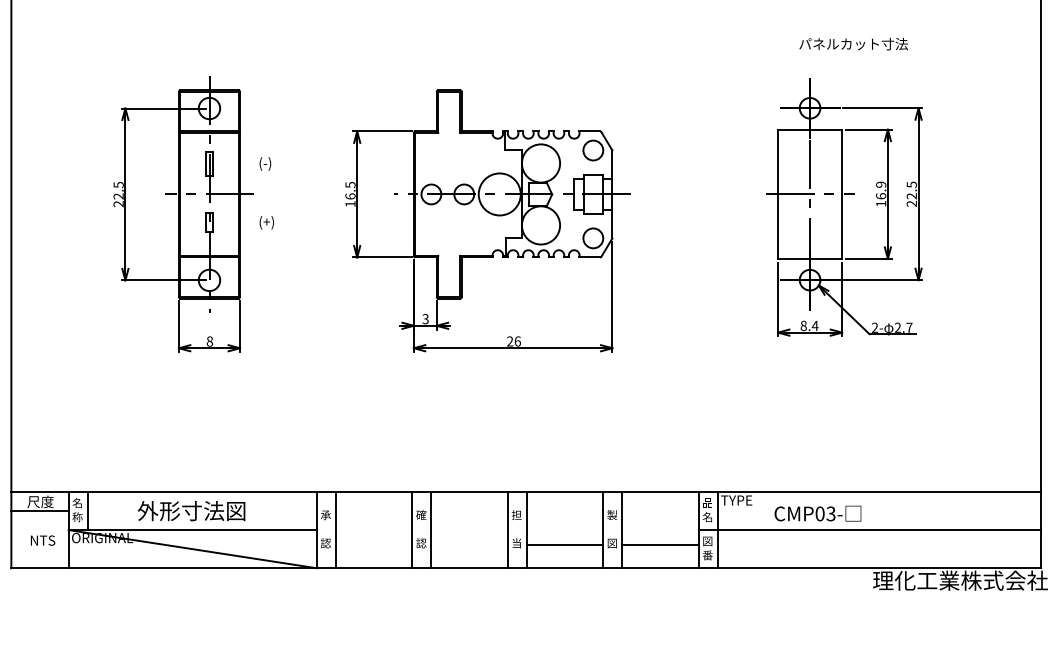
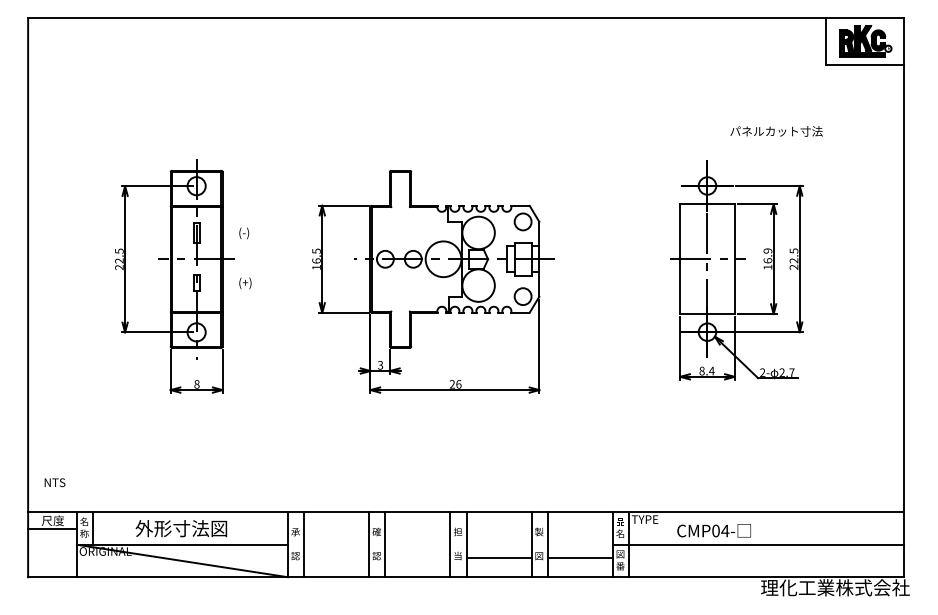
text: (853, 44) -> (776, 131), moved
text: (831, 513) -> (725, 530), CMP03- -> CMP04-
text: (42, 540) -> (54, 482), moved

